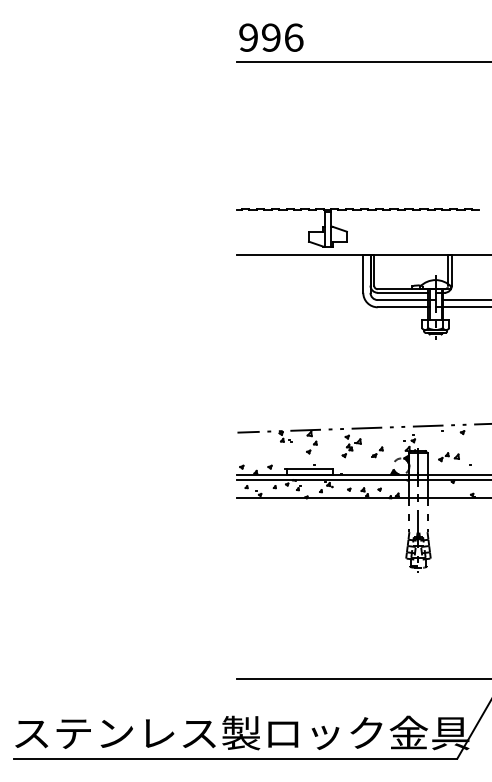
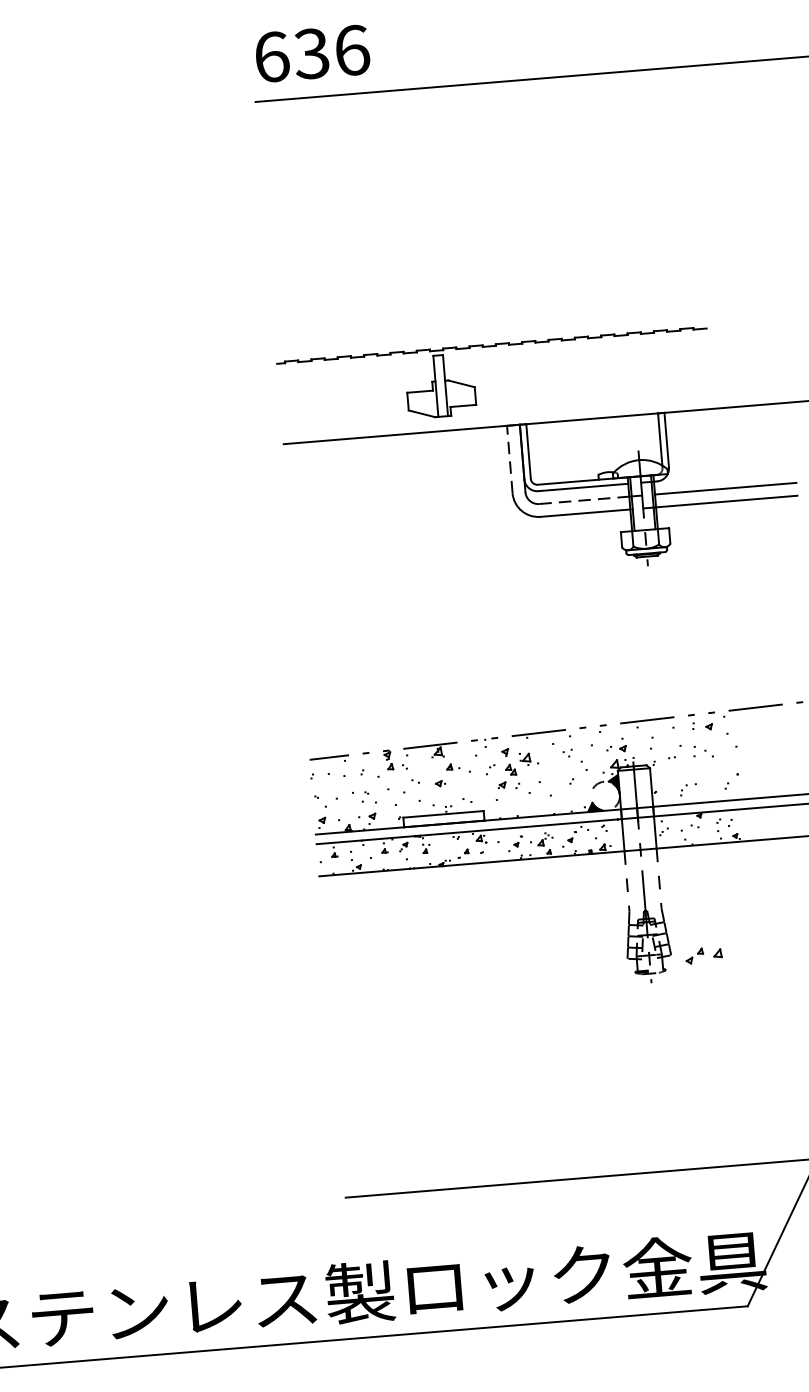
text: (259, 37) -> (291, 55), 996 -> 636
line: (363, 273) -> (510, 458), solid -> dashed
line: (403, 300) -> (585, 501), solid -> dashed
part: (377, 452) -> (561, 774), removed
part: (448, 457) -> (702, 956), moved

